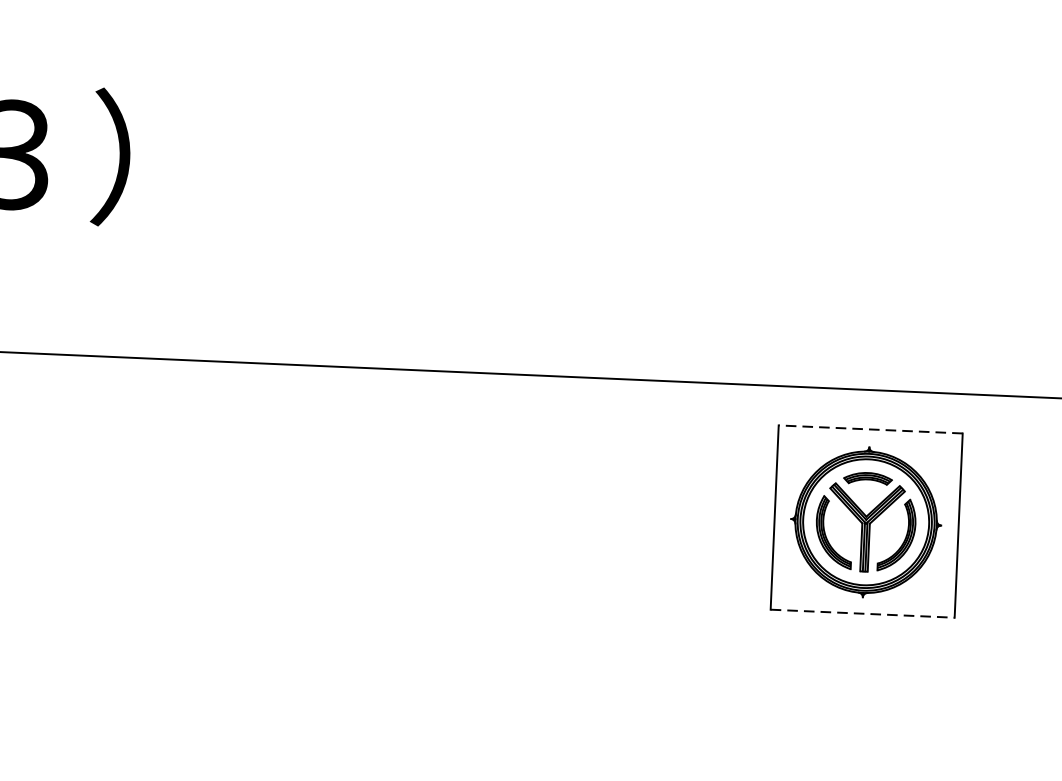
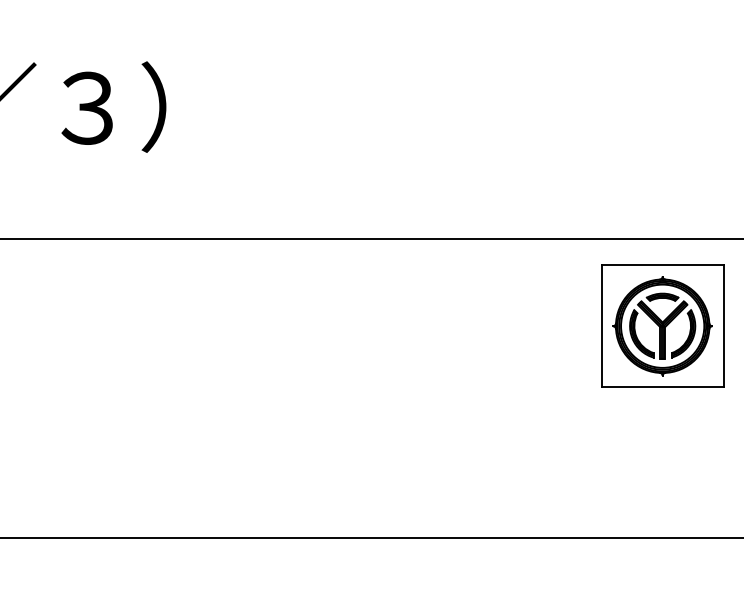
line: (871, 428) -> (663, 264), dashed -> solid
line: (863, 613) -> (663, 386), dashed -> solid

